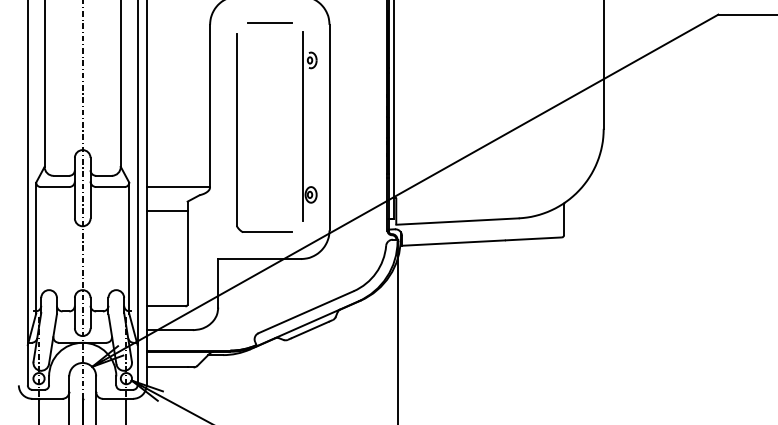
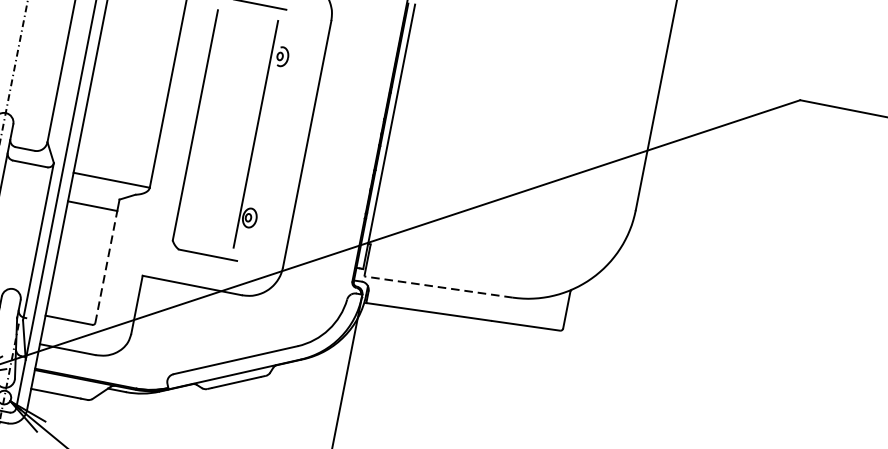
part: (309, 126) -> (263, 135), moved
line: (457, 221) -> (438, 286), solid -> dashed
line: (187, 257) -> (106, 266), solid -> dashed

